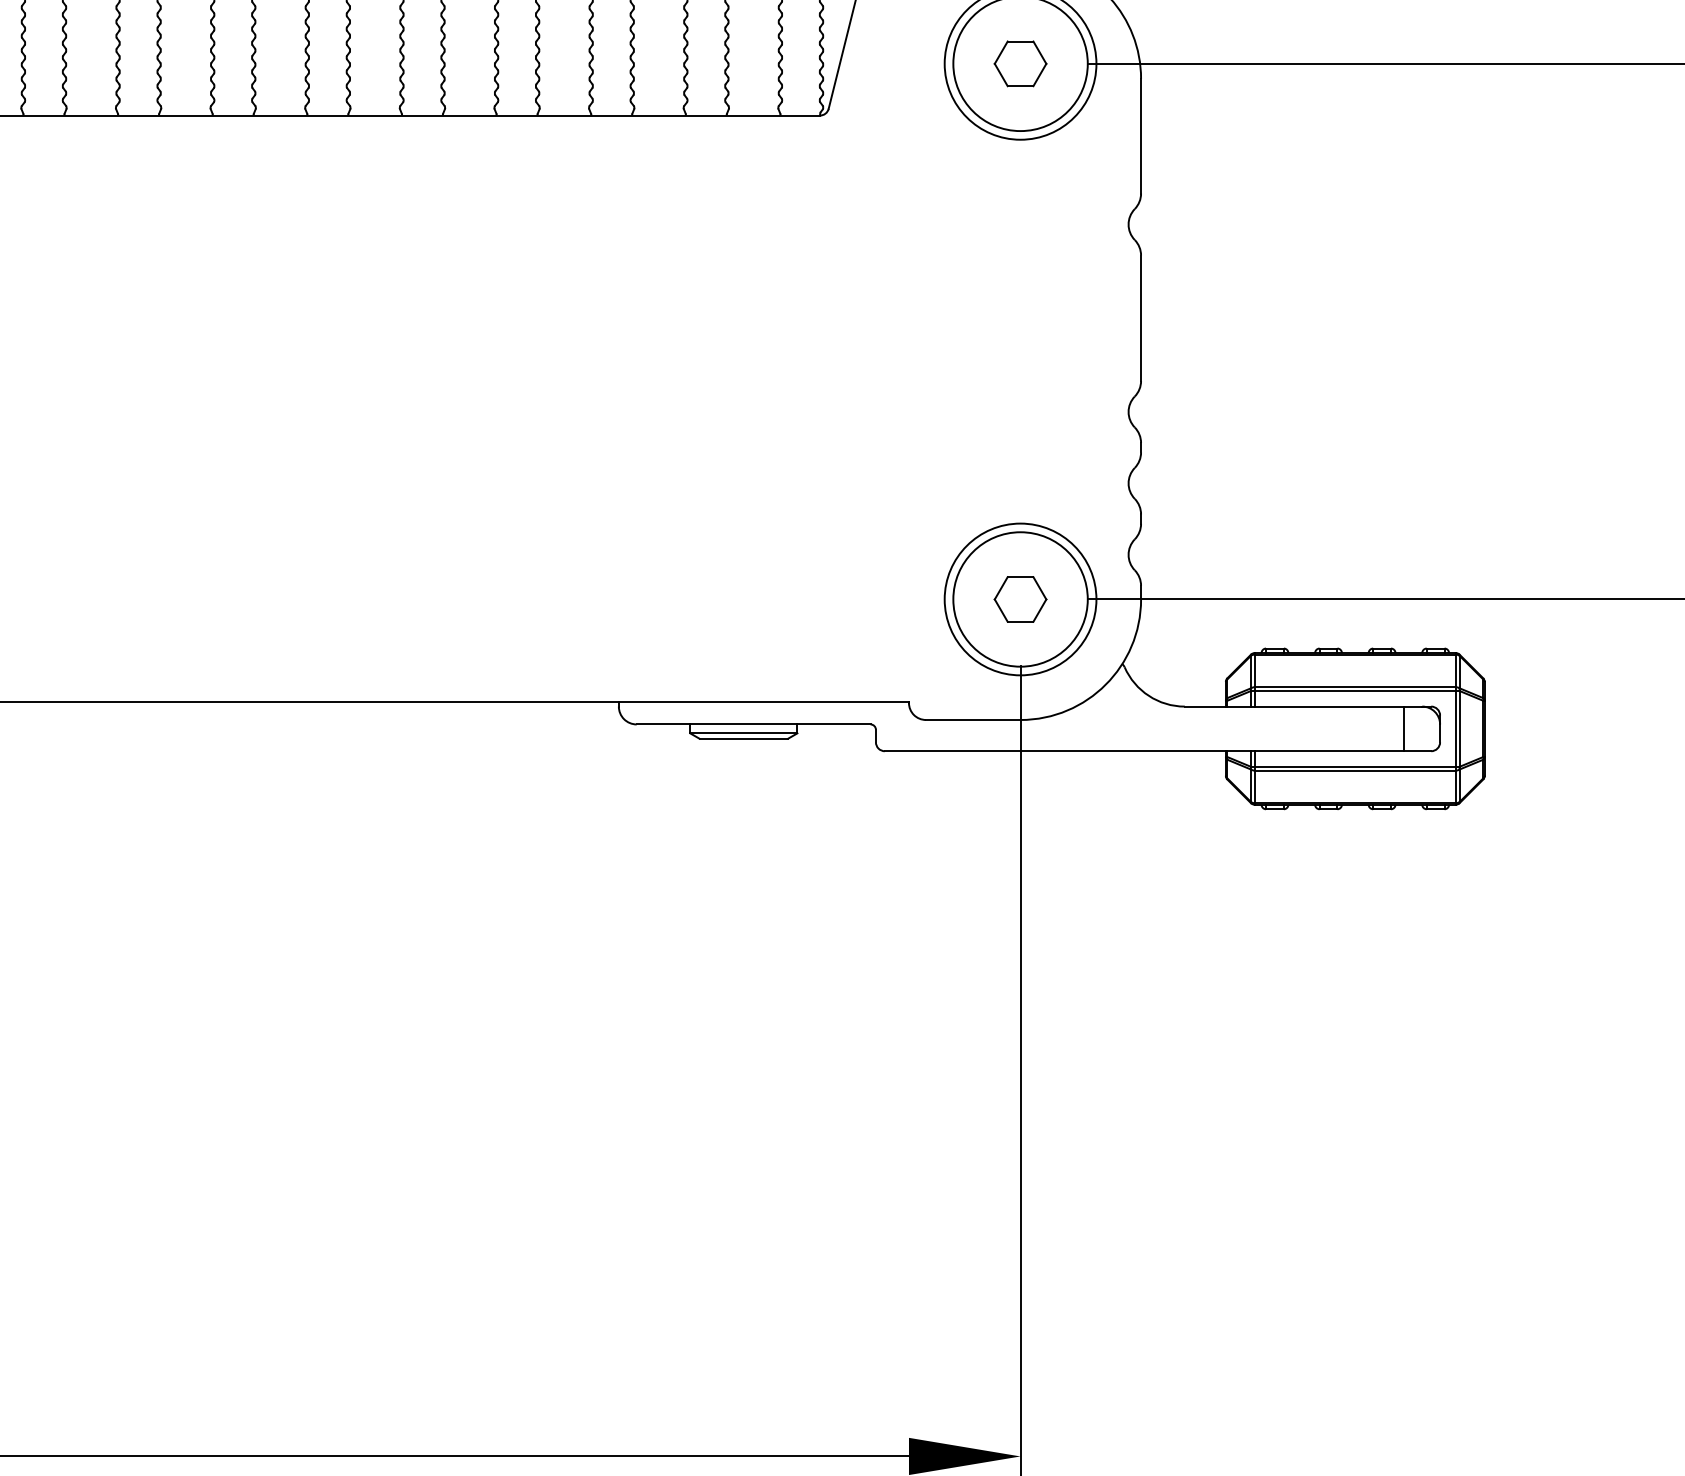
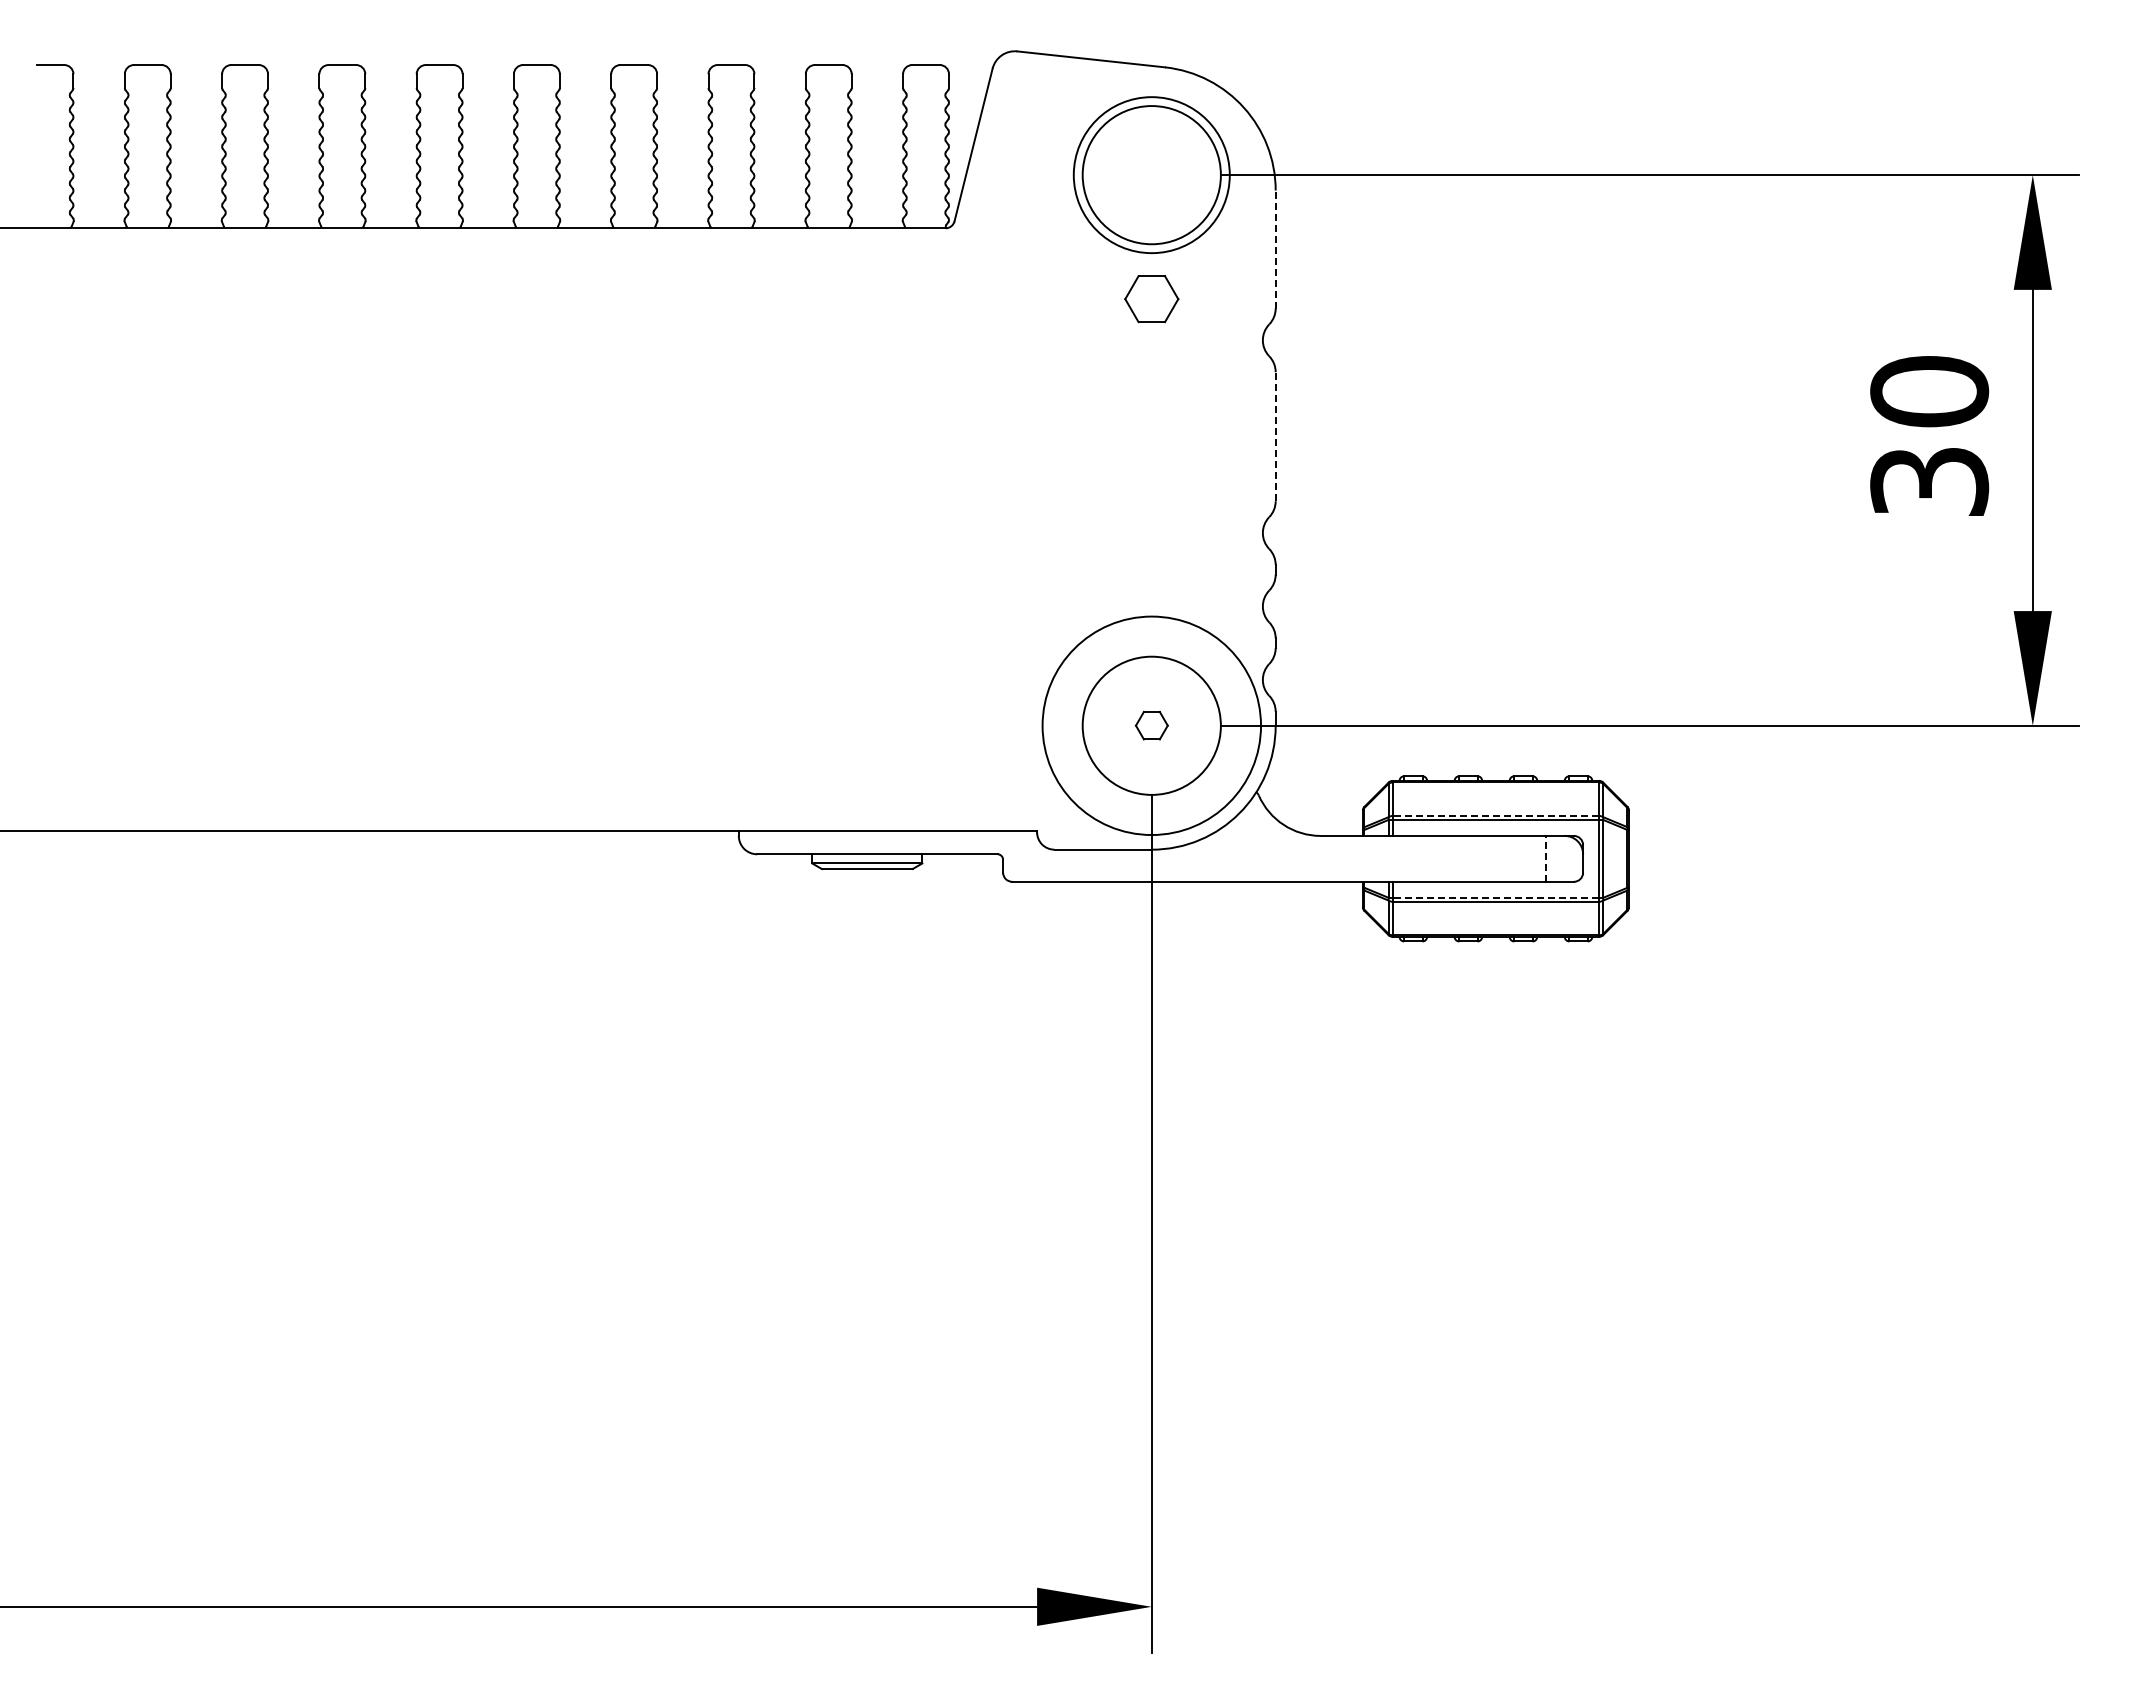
part: (1020, 64) -> (1151, 299), moved
line: (1140, 136) -> (1275, 249), solid -> dashed
line: (1140, 318) -> (1275, 436), solid -> dashed
circle: (1020, 599) -> (1151, 725), size x1.4
part: (1020, 599) -> (1151, 725), size x0.6
line: (1354, 686) -> (1495, 815), solid -> dashed
line: (1404, 728) -> (1546, 858), solid -> dashed
line: (1354, 766) -> (1495, 897), solid -> dashed

